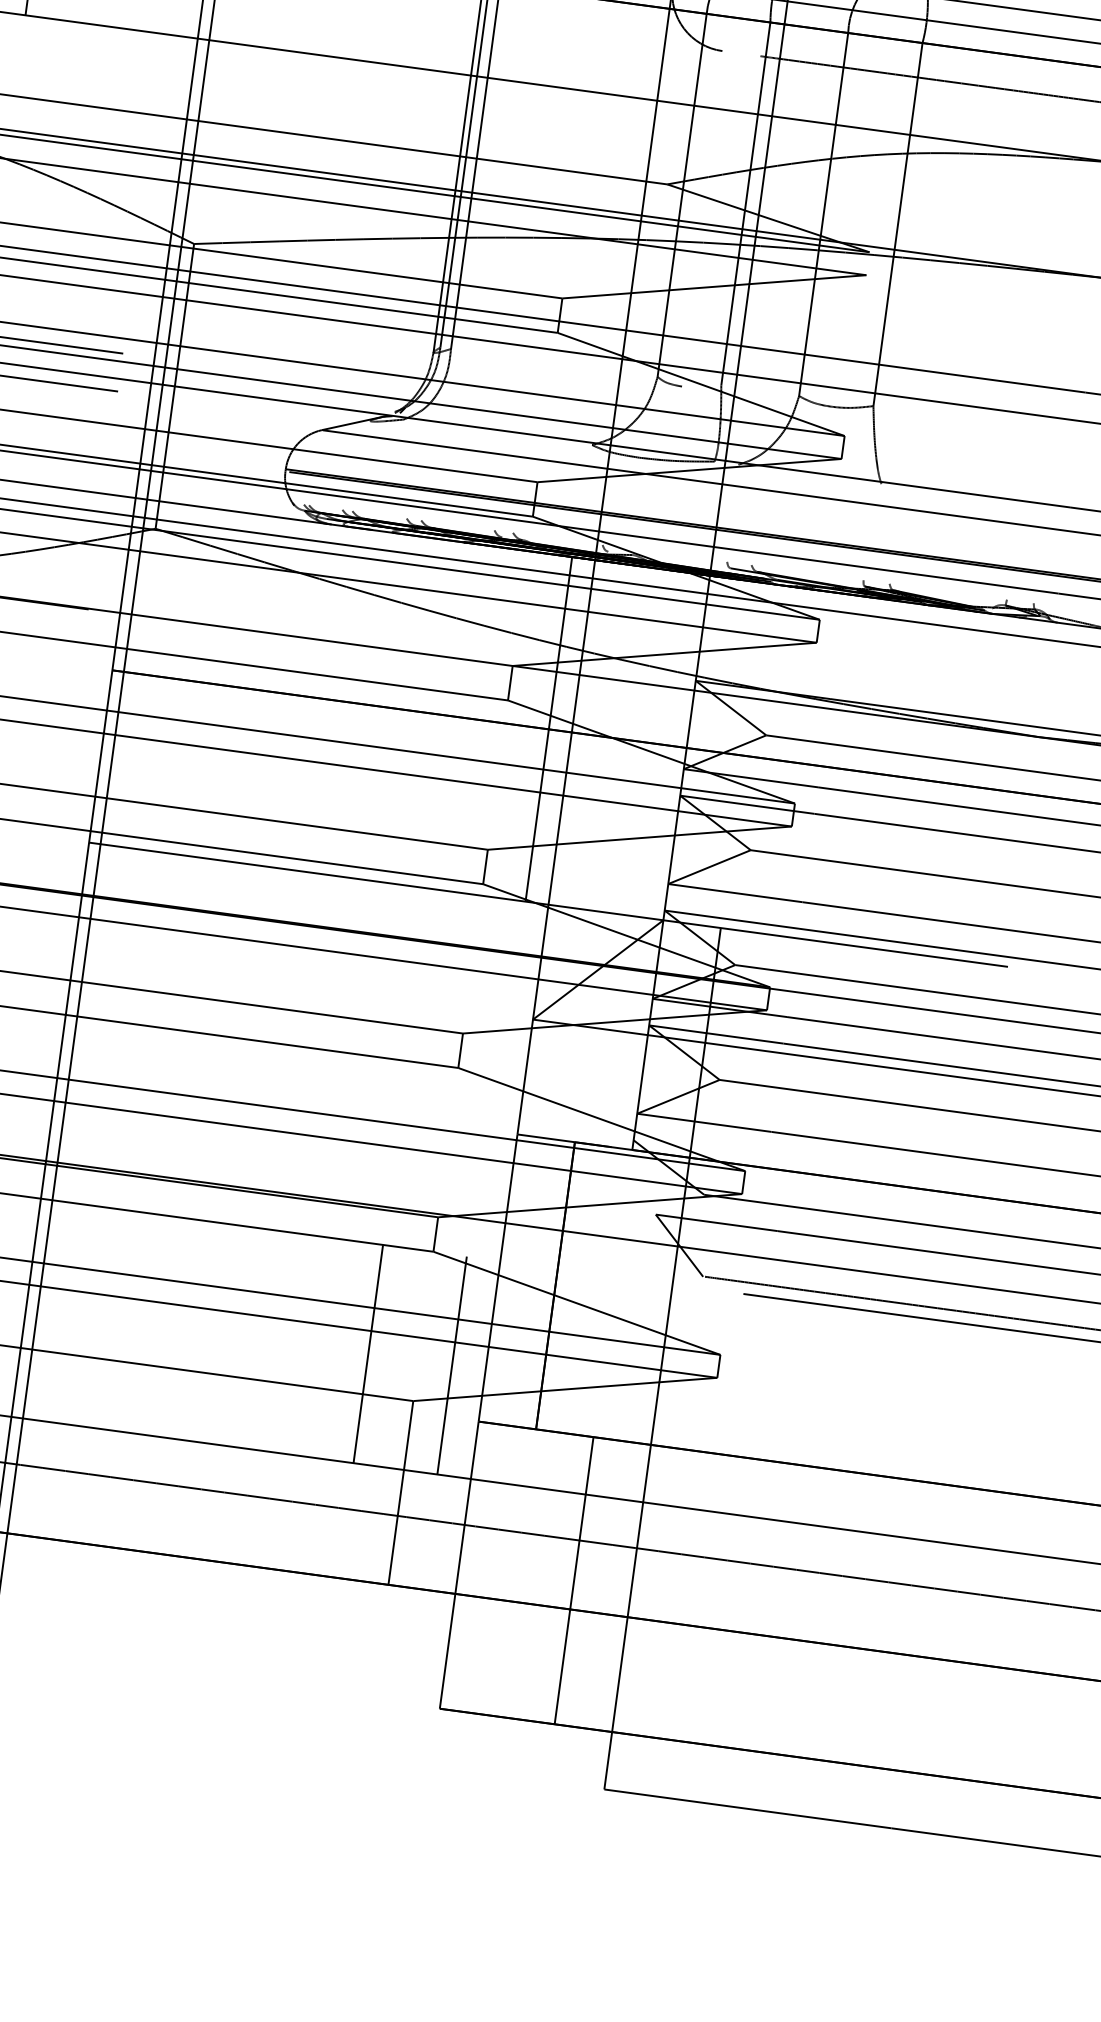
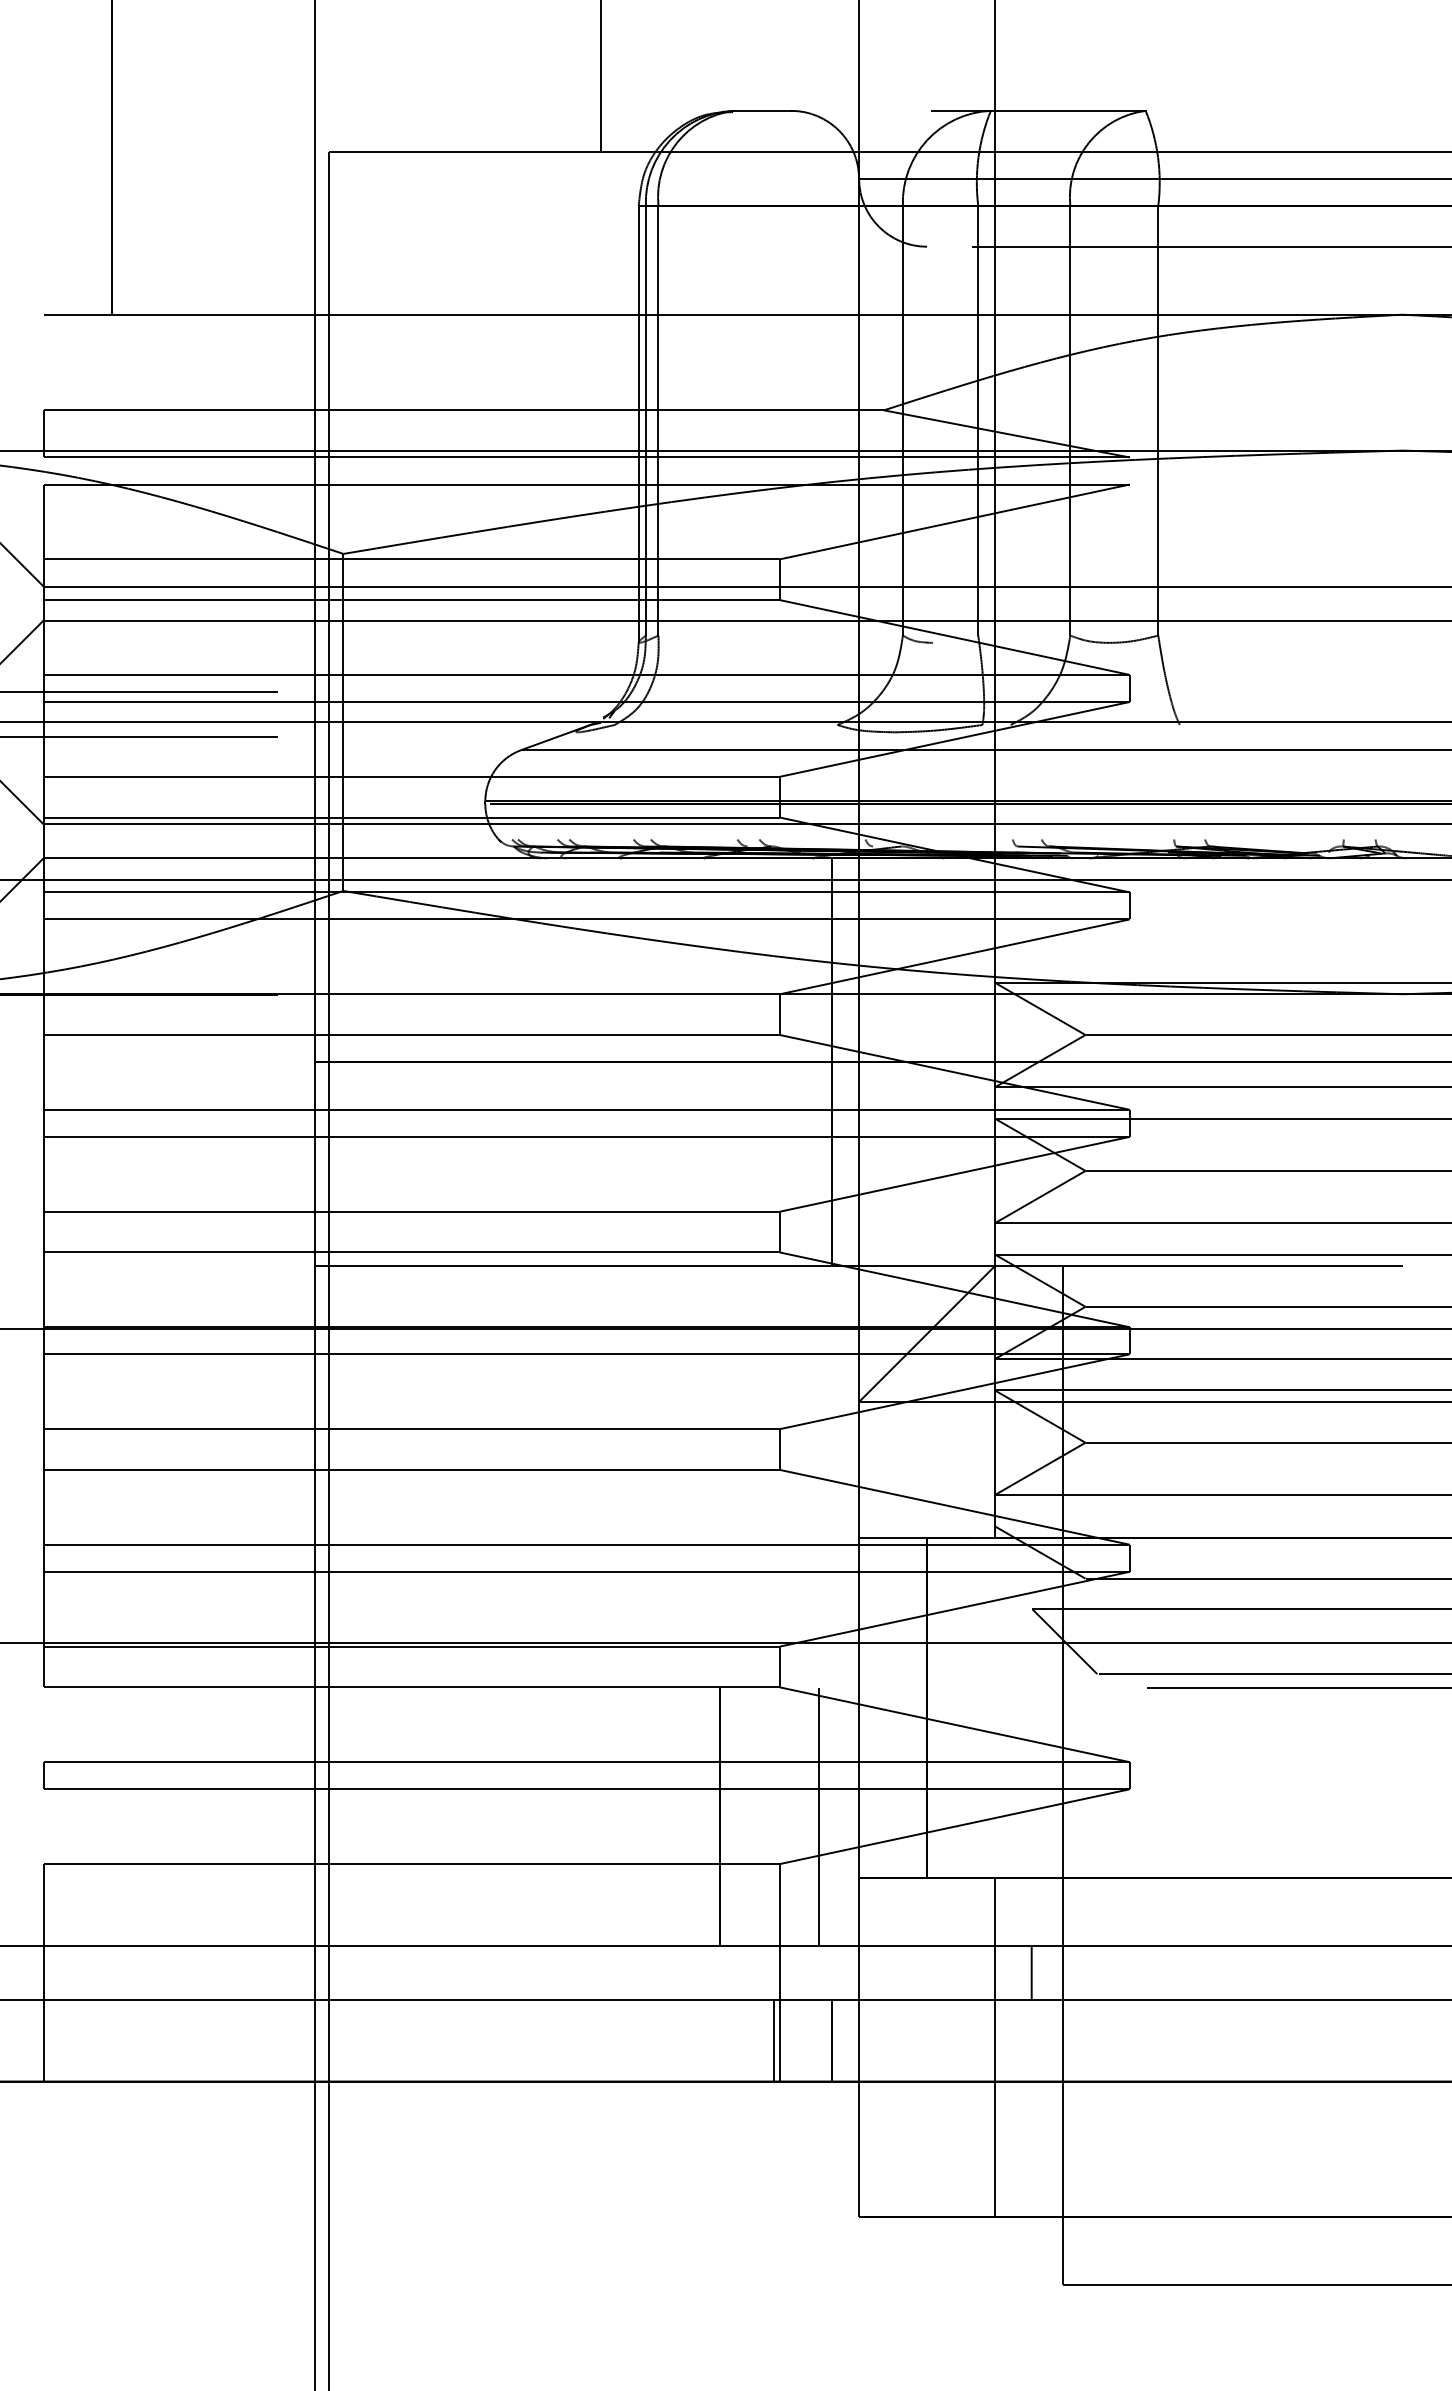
line: (613, 1521) -> (1031, 1972), added
line: (387, 1549) -> (773, 2040), added
line: (436, 1556) -> (831, 2040), added

